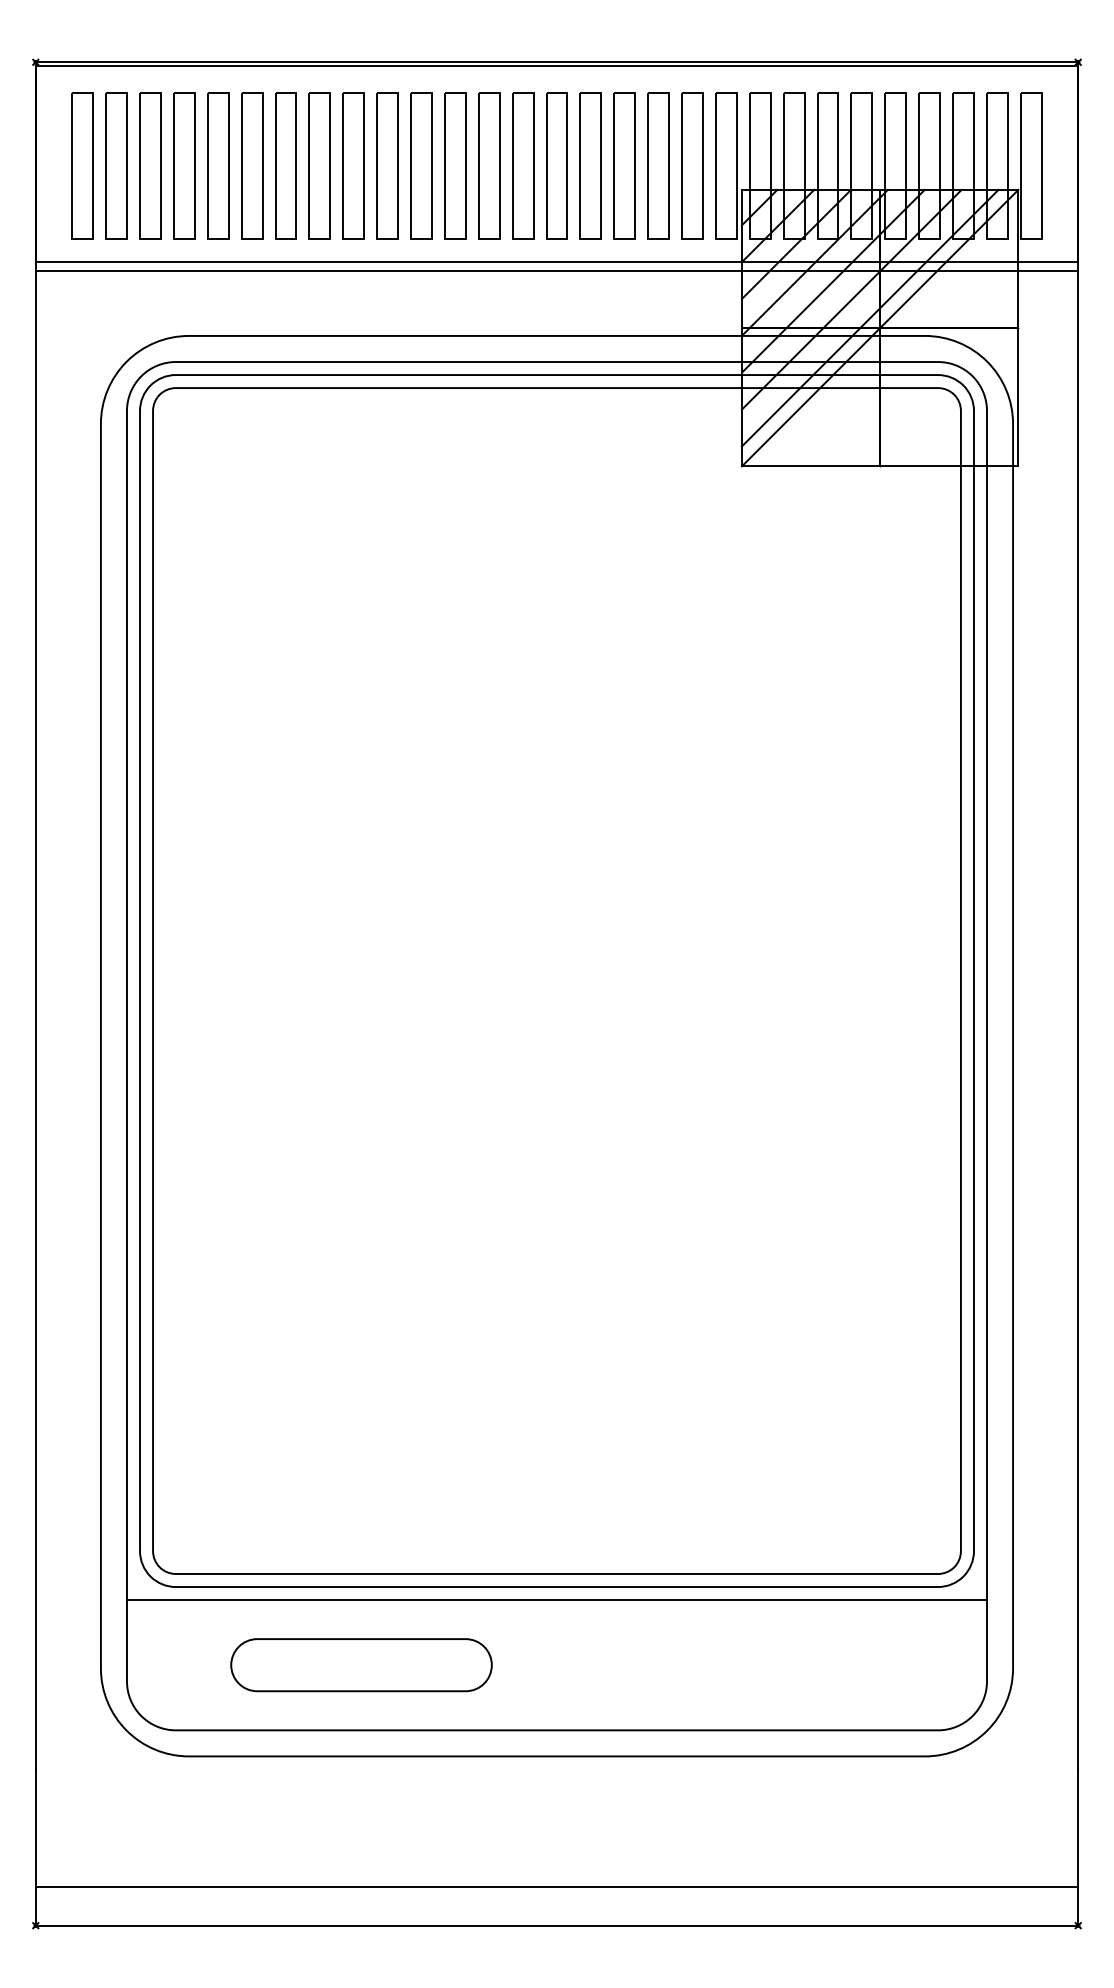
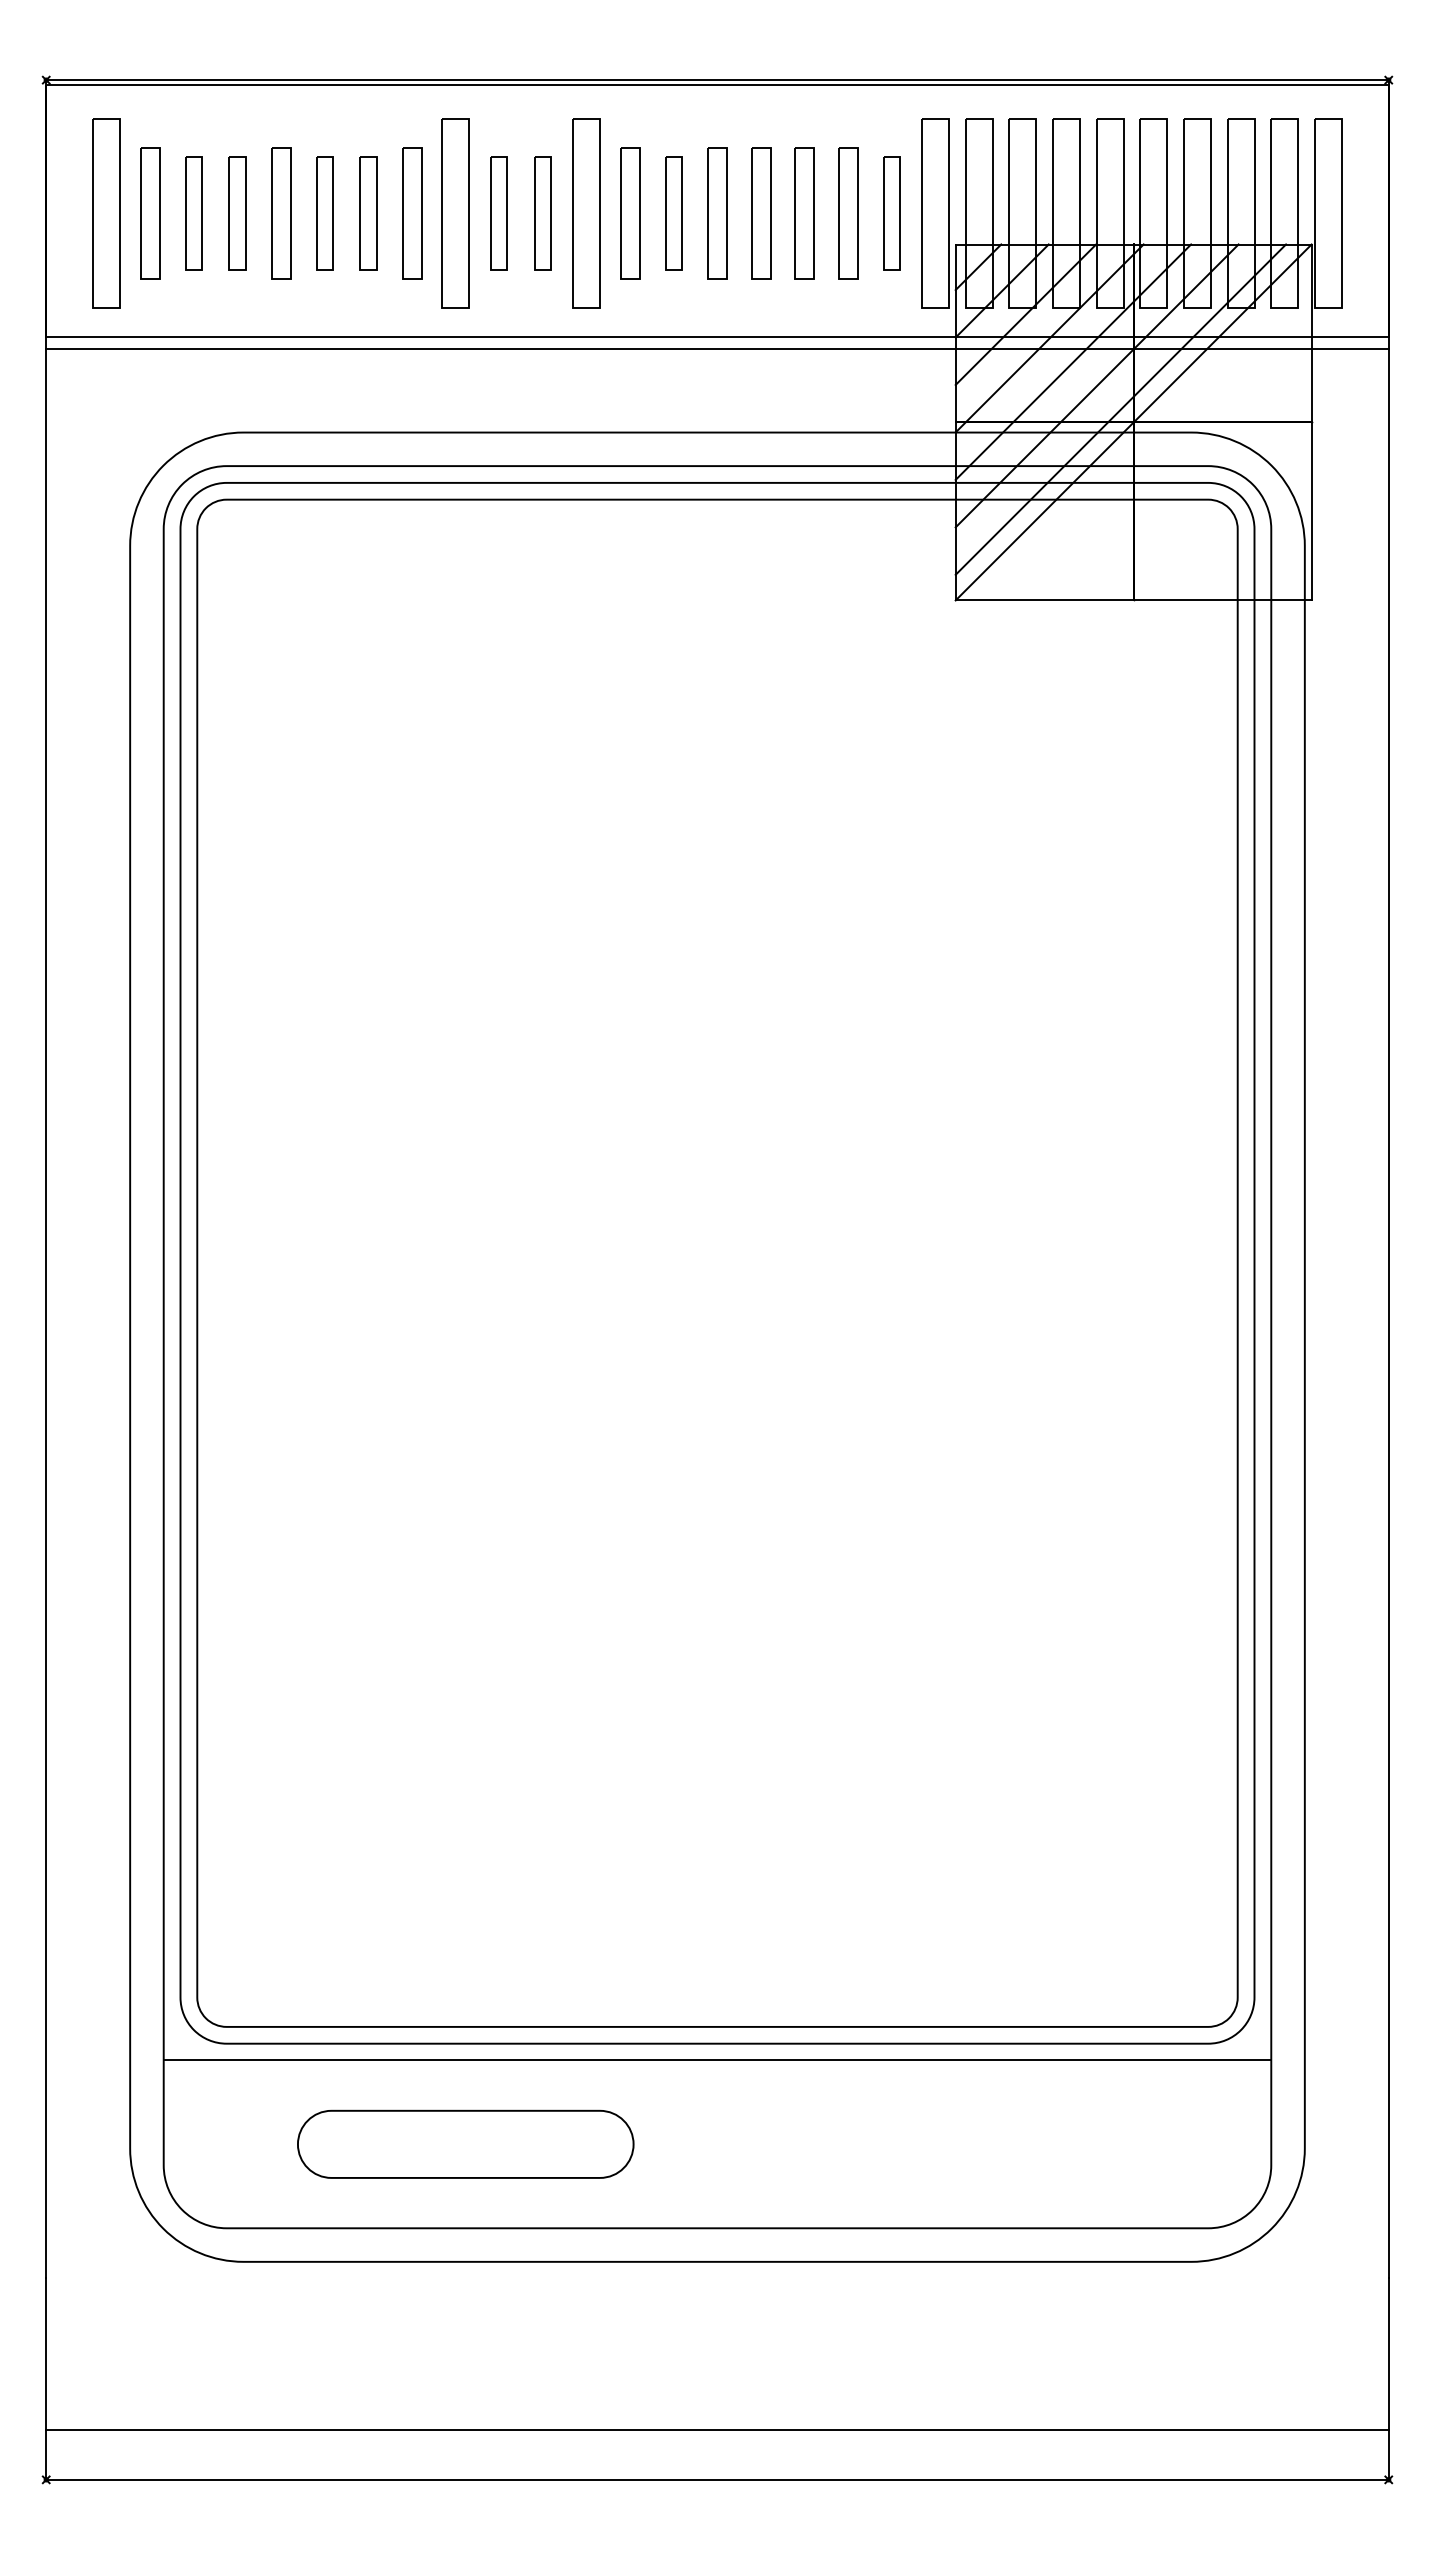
part: (116, 165) -> (150, 213), size x0.7
part: (150, 165) -> (193, 213), size x0.6
part: (184, 165) -> (237, 213), size x0.6
part: (218, 165) -> (281, 213), size x0.7
part: (251, 165) -> (324, 213), size x0.6
part: (286, 165) -> (368, 213), size x0.6
part: (320, 165) -> (412, 213), size x0.7
part: (387, 165) -> (499, 213), size x0.6
part: (421, 165) -> (542, 213), size x0.6
part: (489, 165) -> (630, 213), size x0.7
part: (522, 165) -> (673, 213), size x0.6
part: (557, 165) -> (717, 213), size x0.7
part: (591, 165) -> (761, 213), size x0.7
part: (624, 165) -> (804, 213), size x0.7
part: (658, 165) -> (848, 213), size x0.7
part: (692, 165) -> (891, 213), size x0.6

